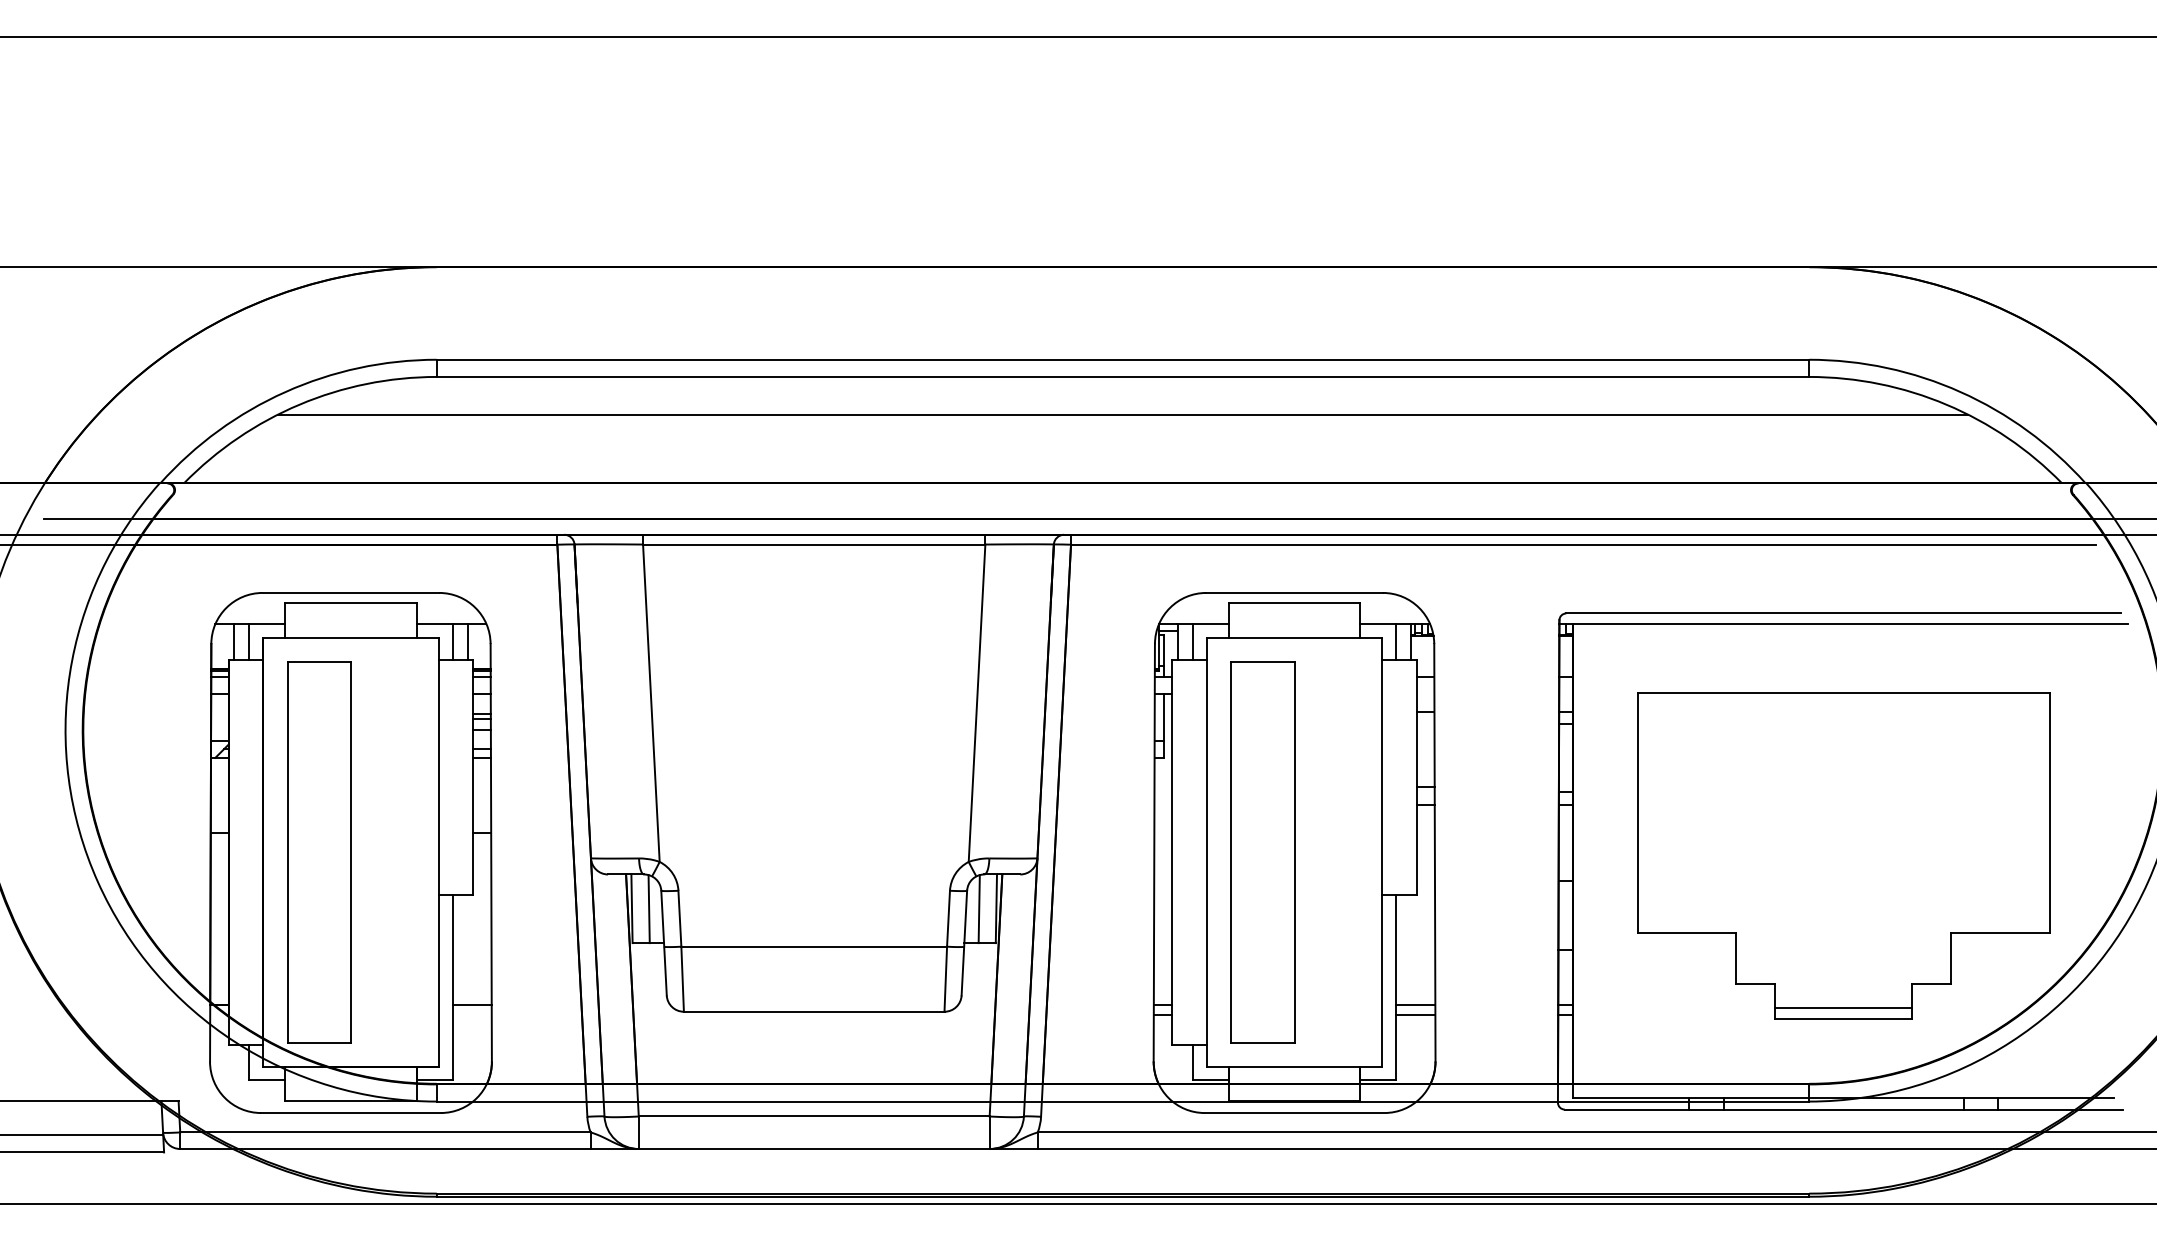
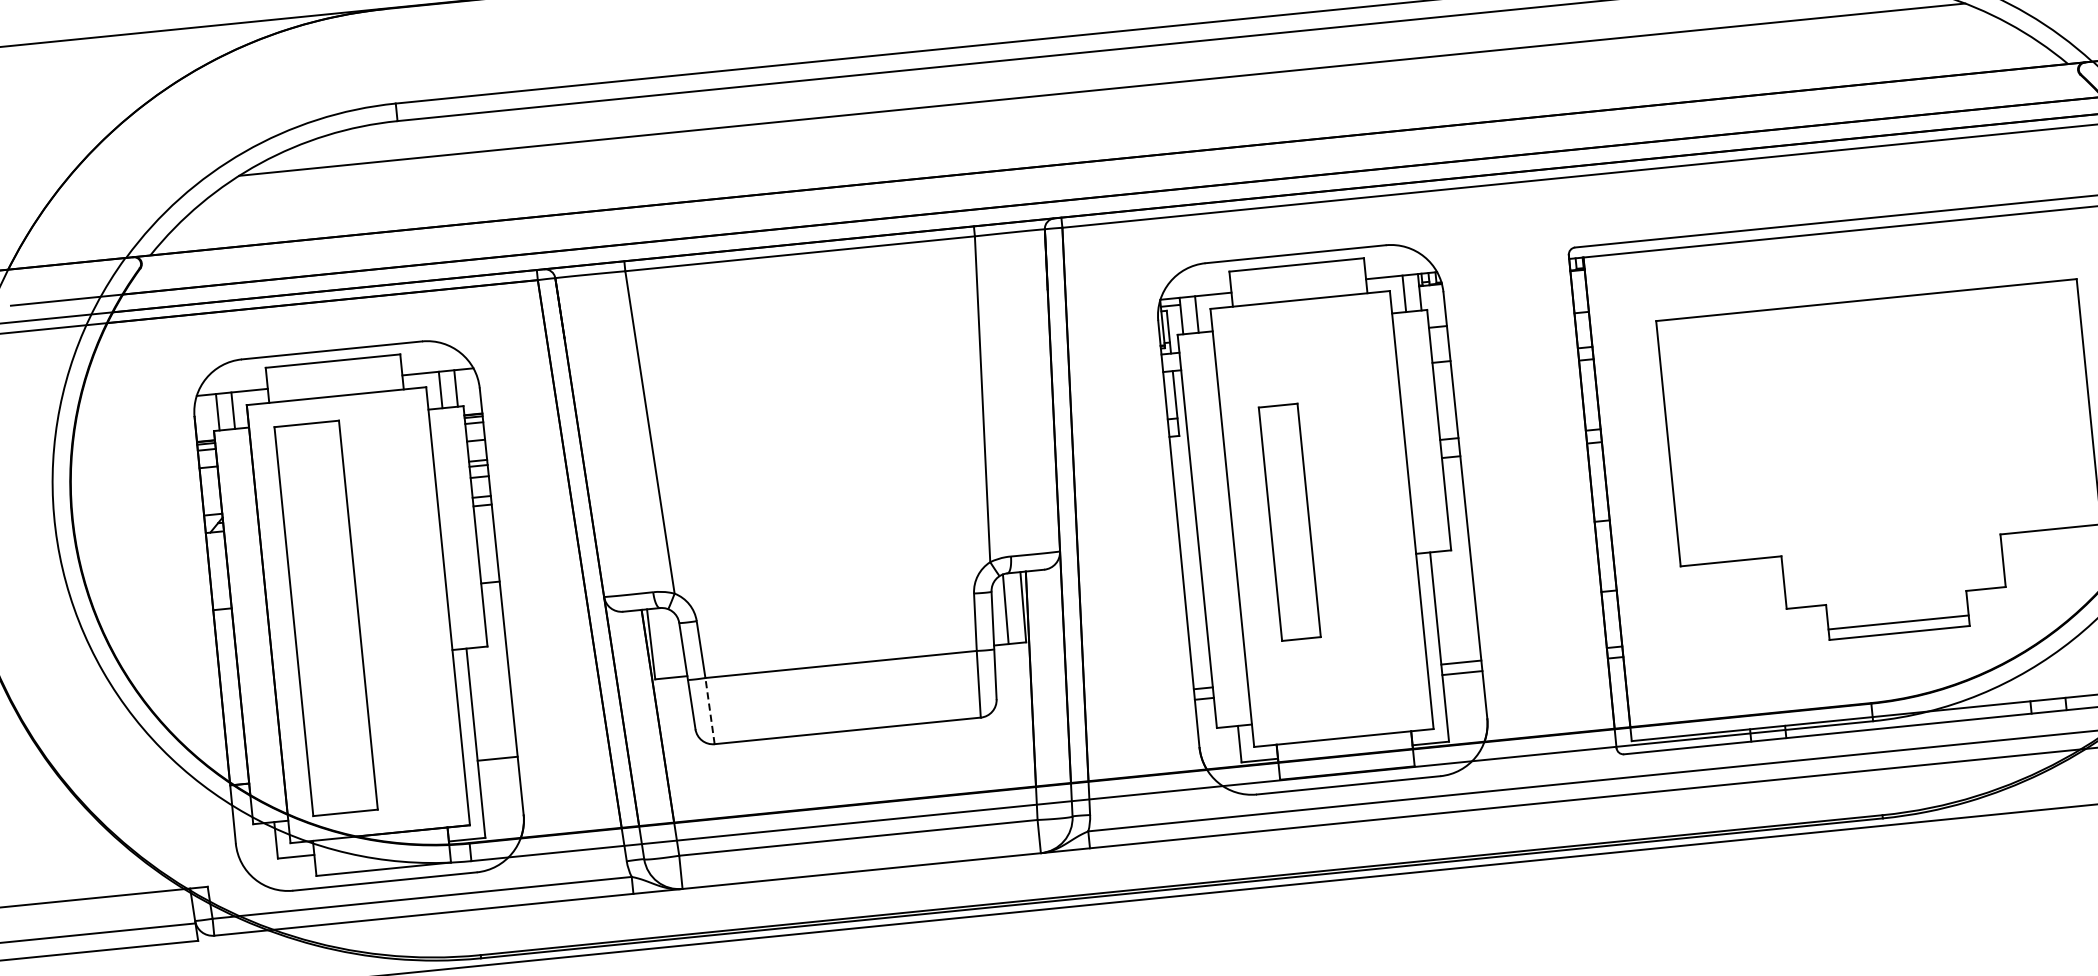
part: (1262, 852) -> (1289, 522), size x0.6
line: (648, 909) -> (668, 643), removed
line: (682, 979) -> (709, 711), solid -> dashed

